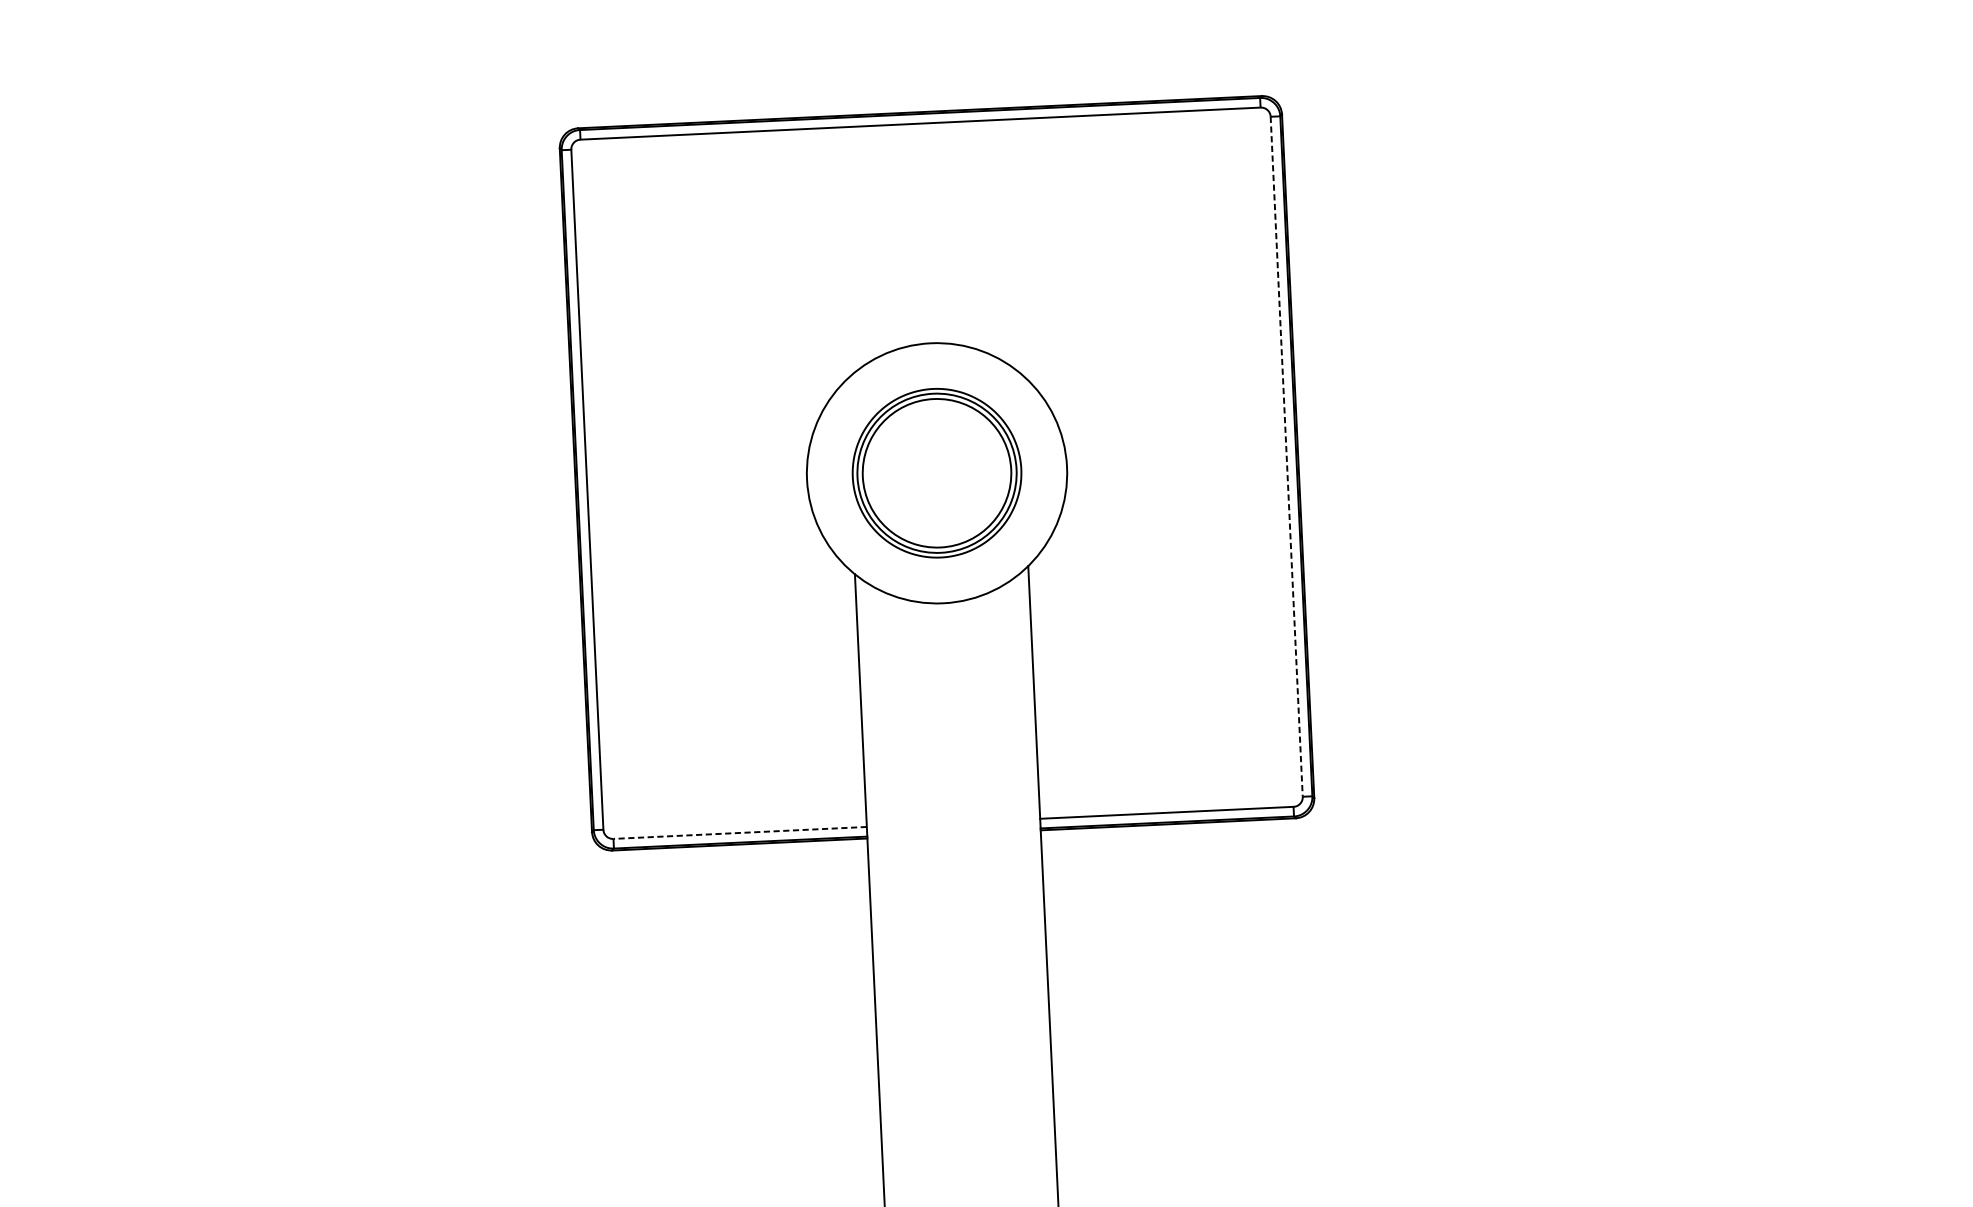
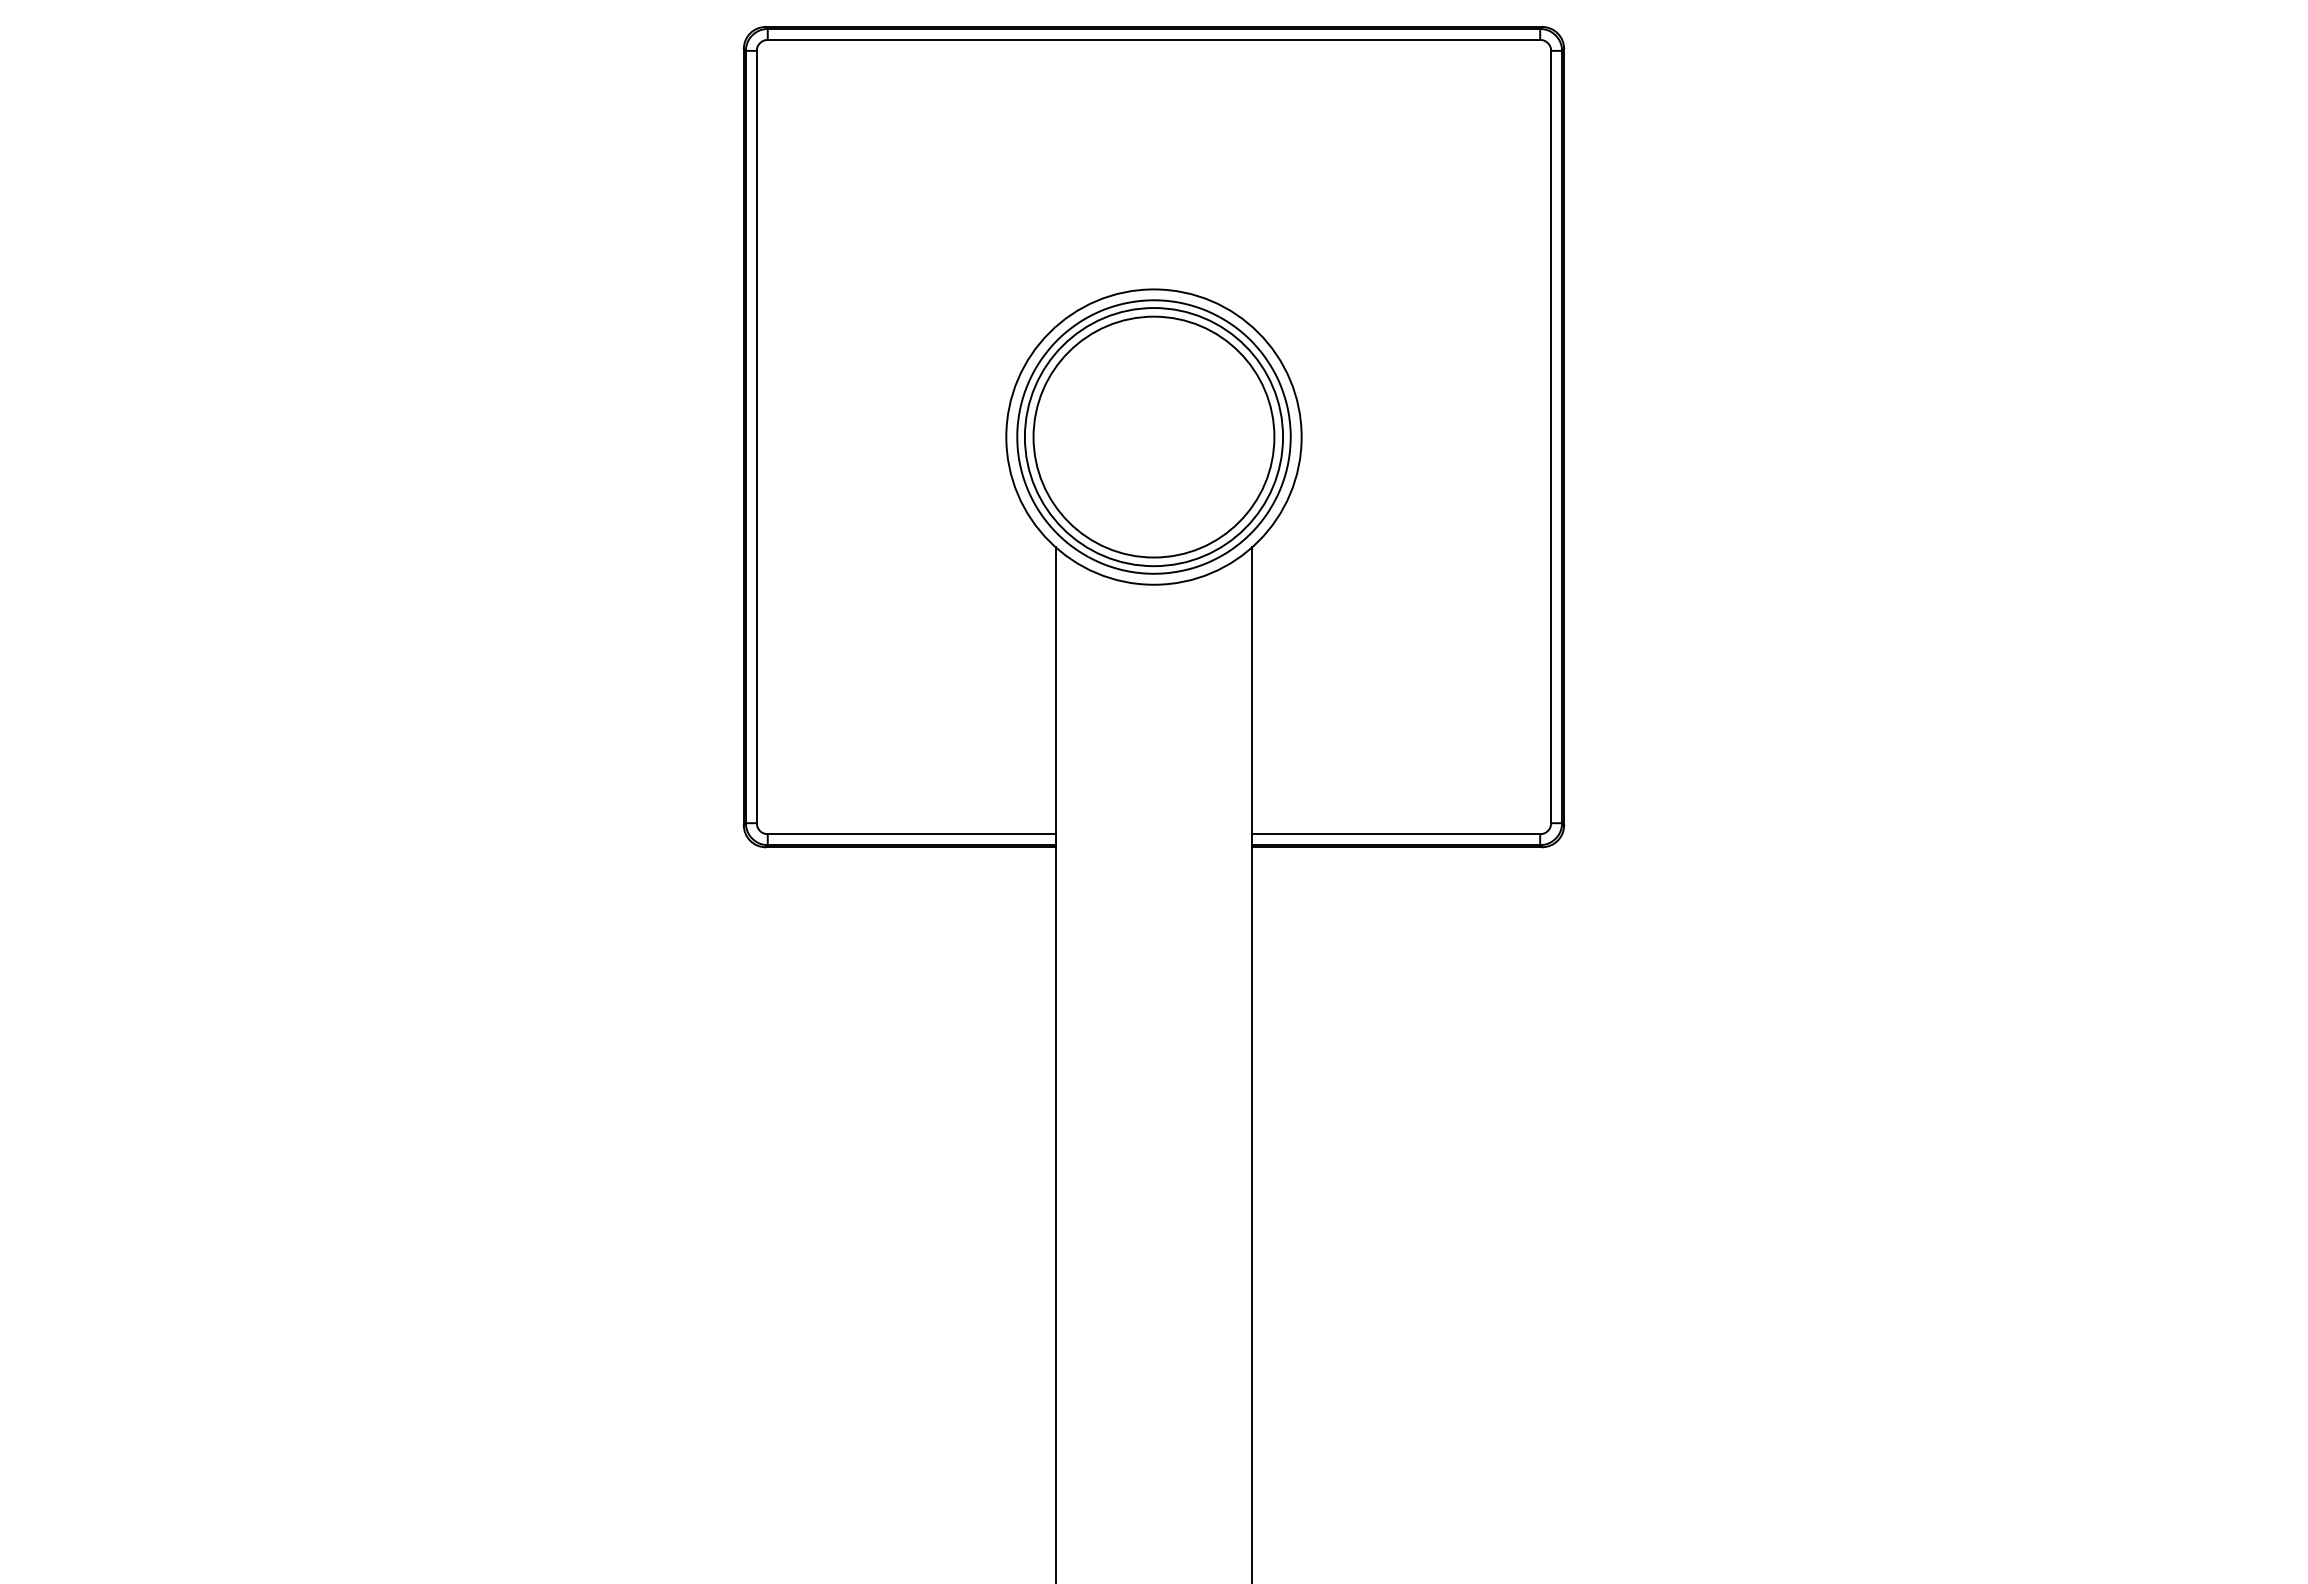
line: (1287, 457) -> (1551, 437), dashed -> solid
part: (936, 472) -> (1153, 436), size x1.43
line: (740, 833) -> (911, 834), dashed -> solid

